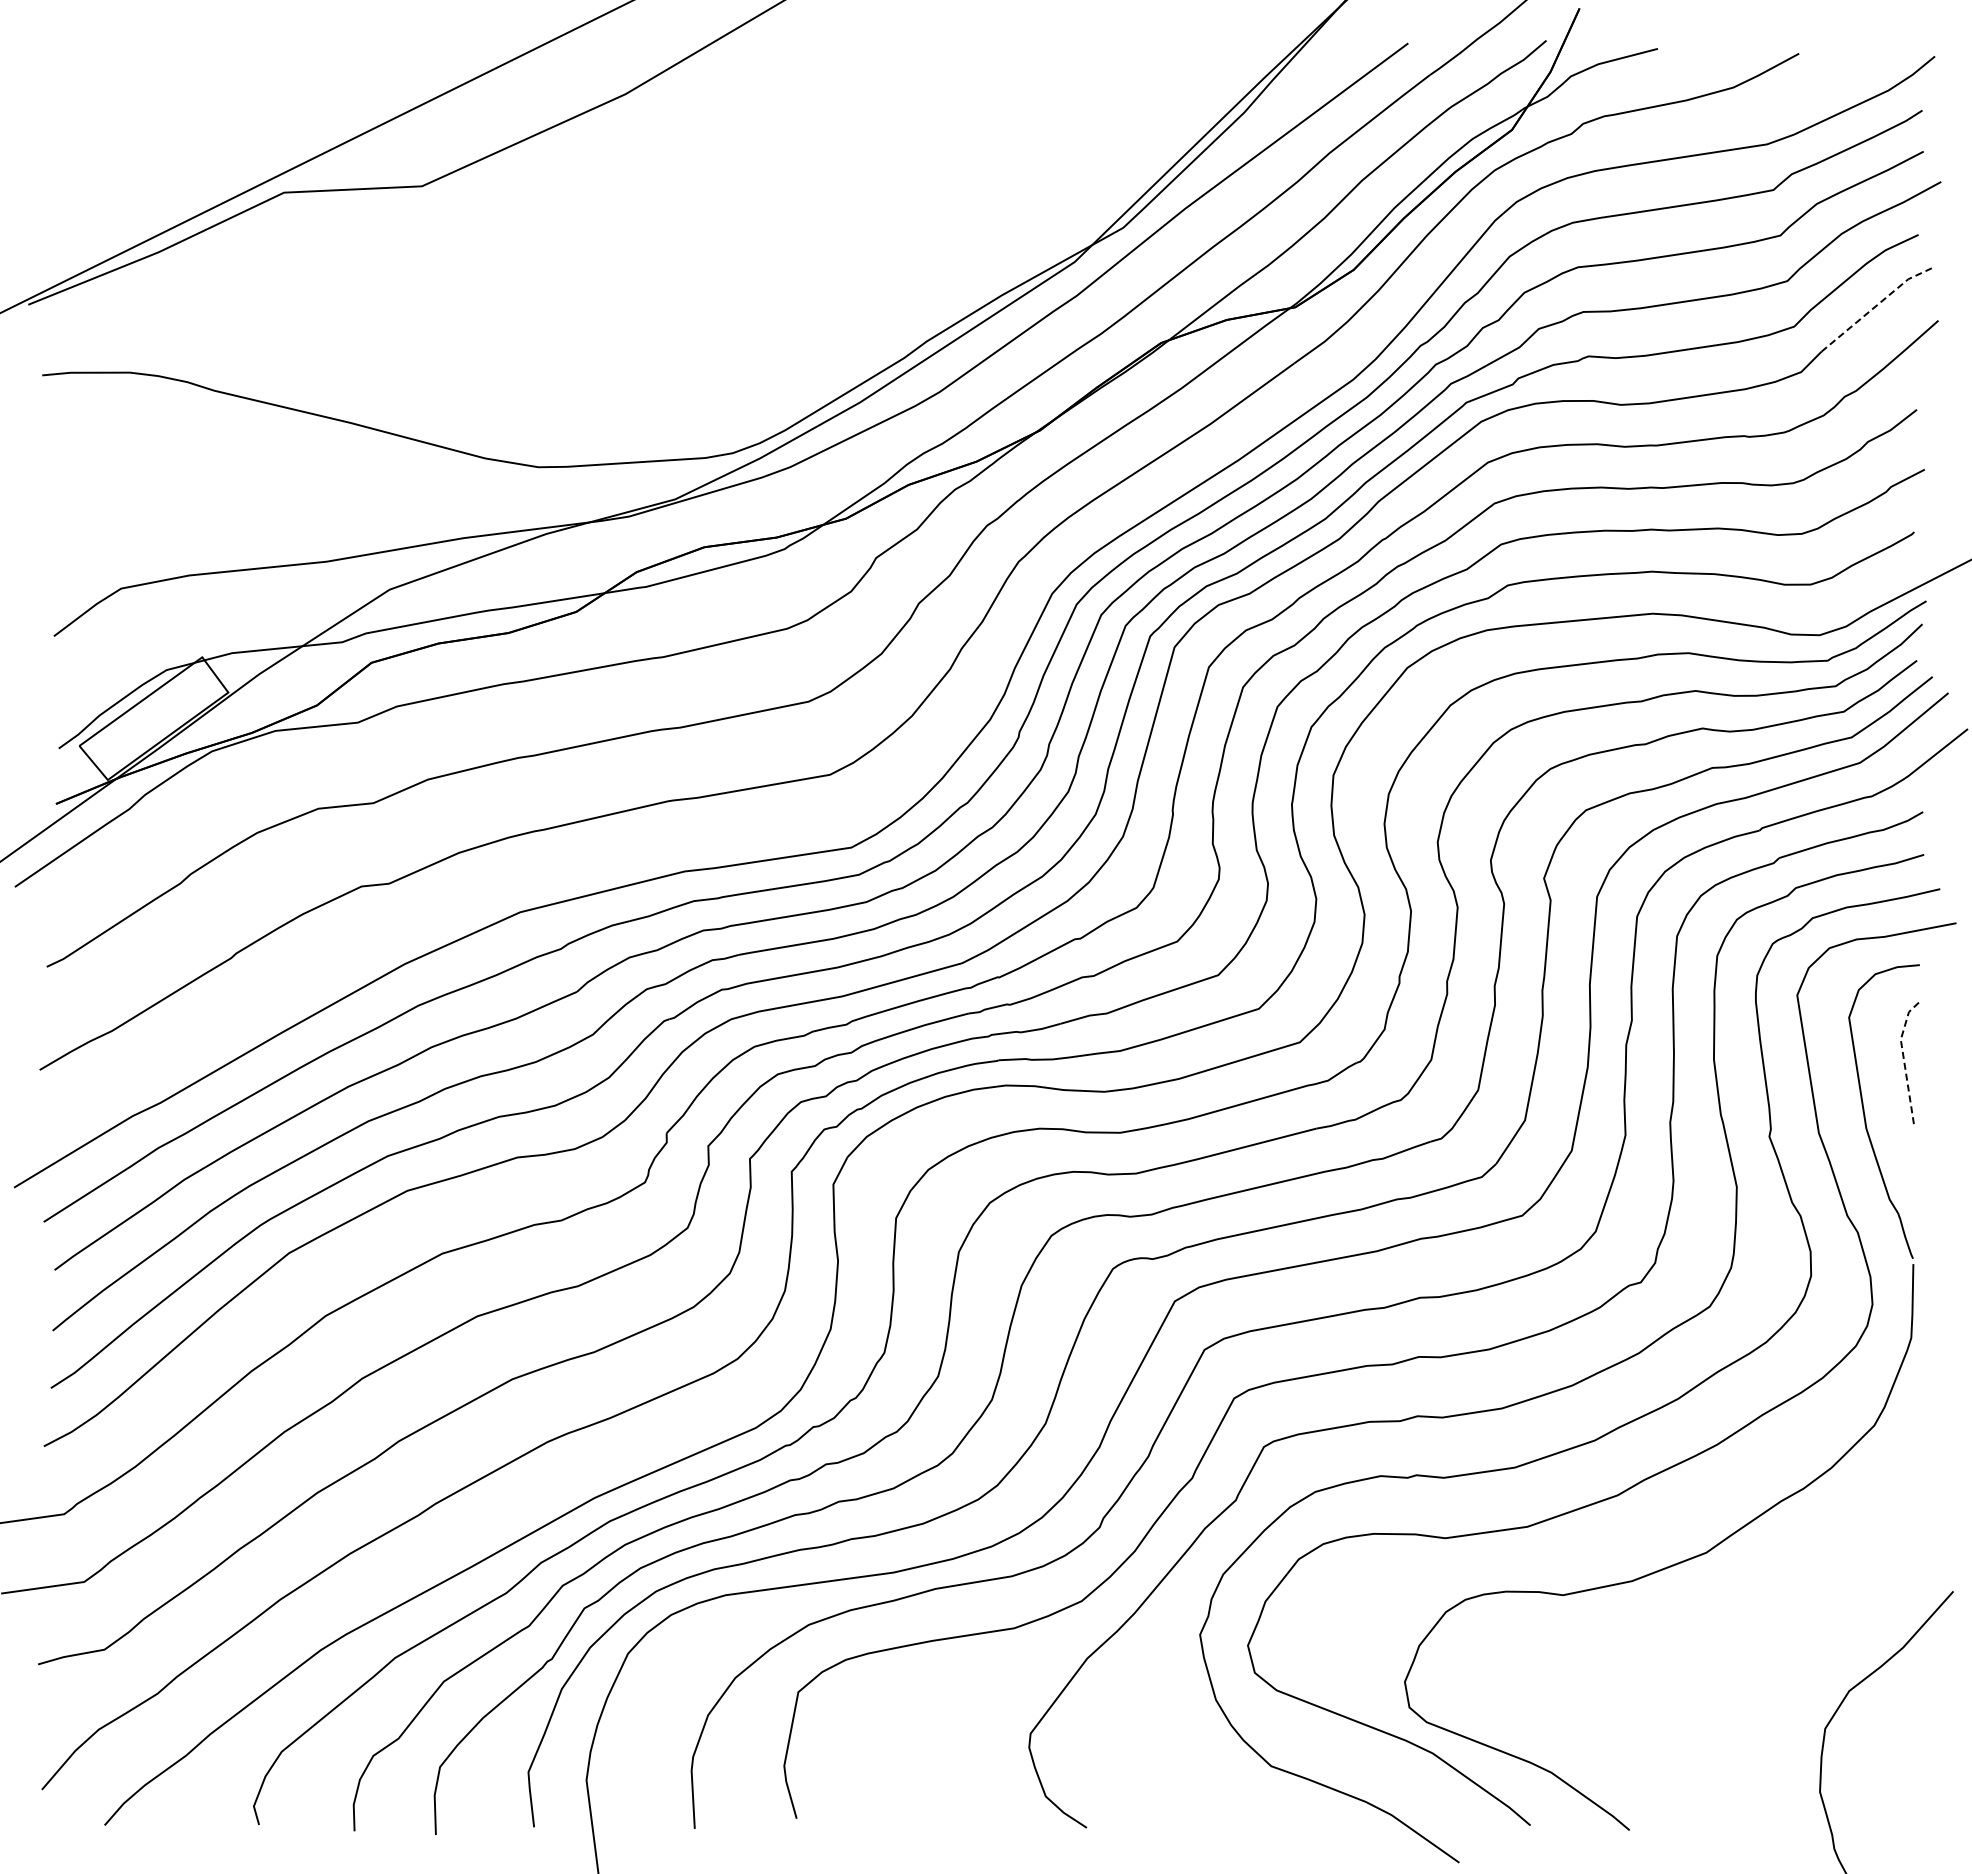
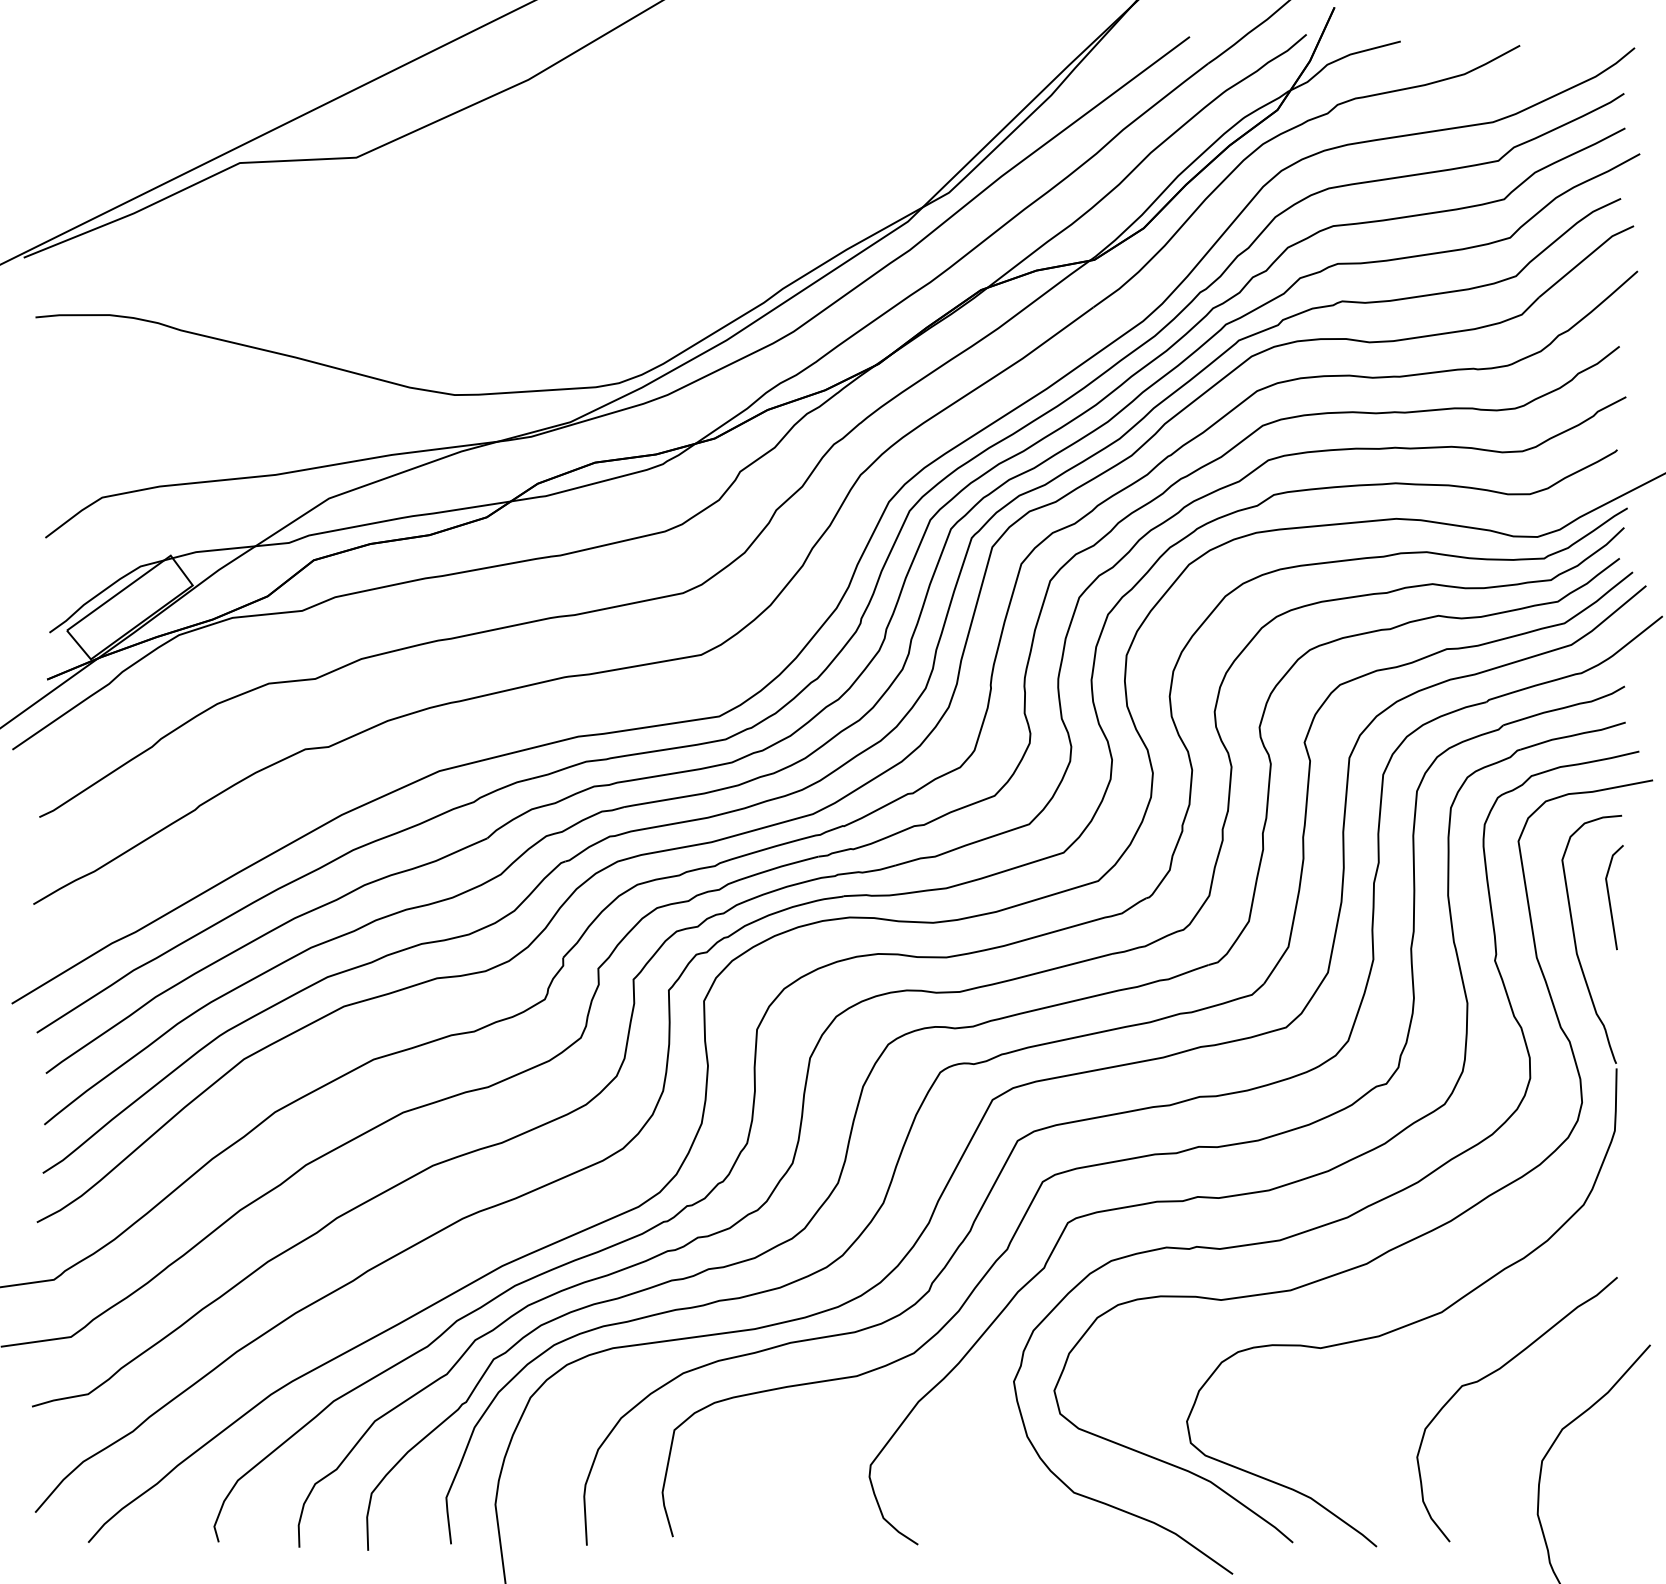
line: (1876, 305) -> (1585, 258), dashed -> solid
line: (1903, 1057) -> (1608, 893), dashed -> solid
curve: (1770, 1623) -> (1495, 1372), added

